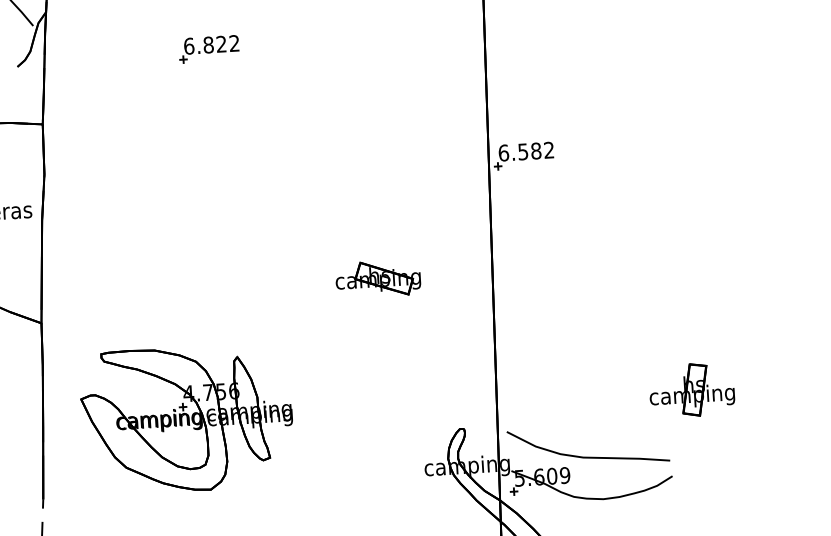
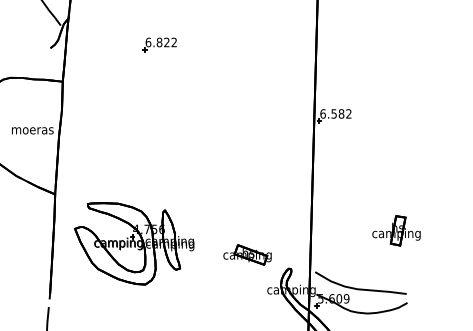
part: (378, 278) -> (247, 254), moved
part: (691, 389) -> (396, 230), moved
part: (187, 418) -> (134, 243), moved

